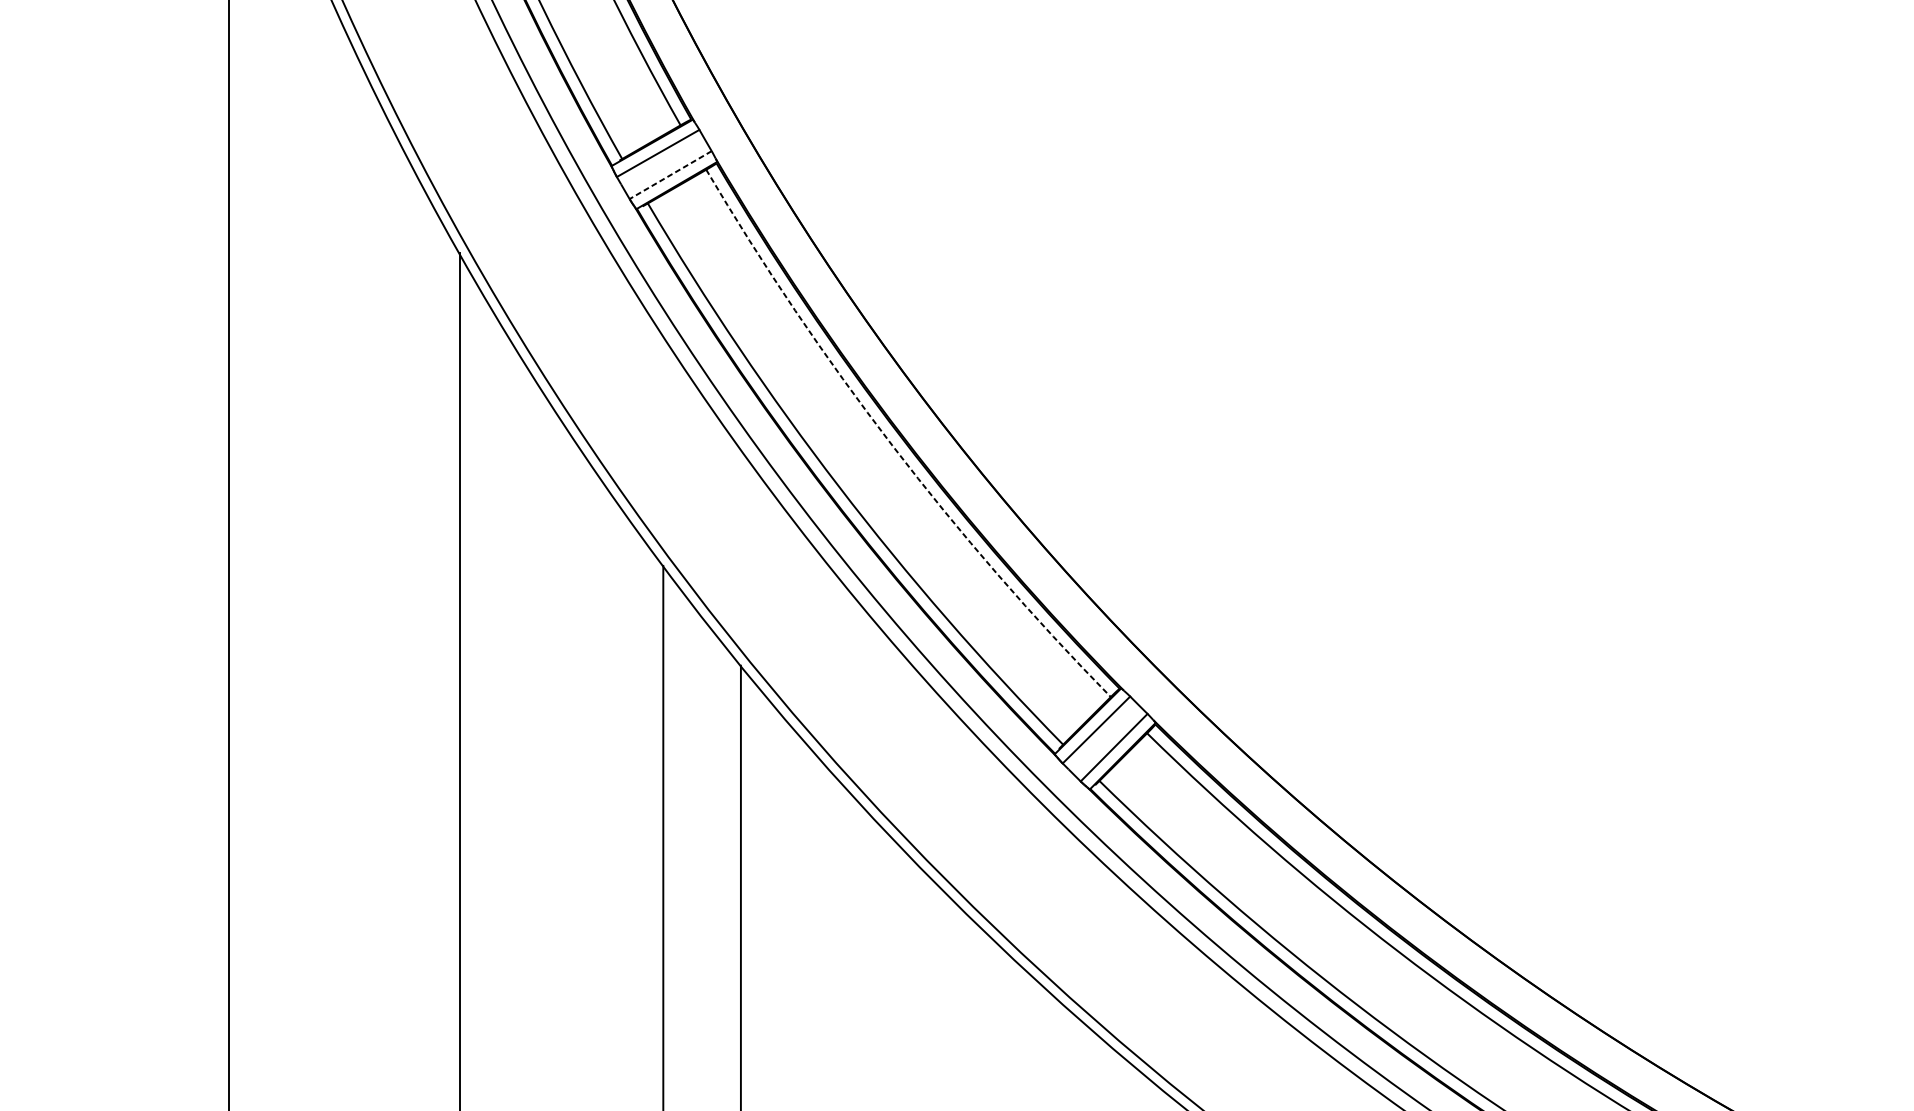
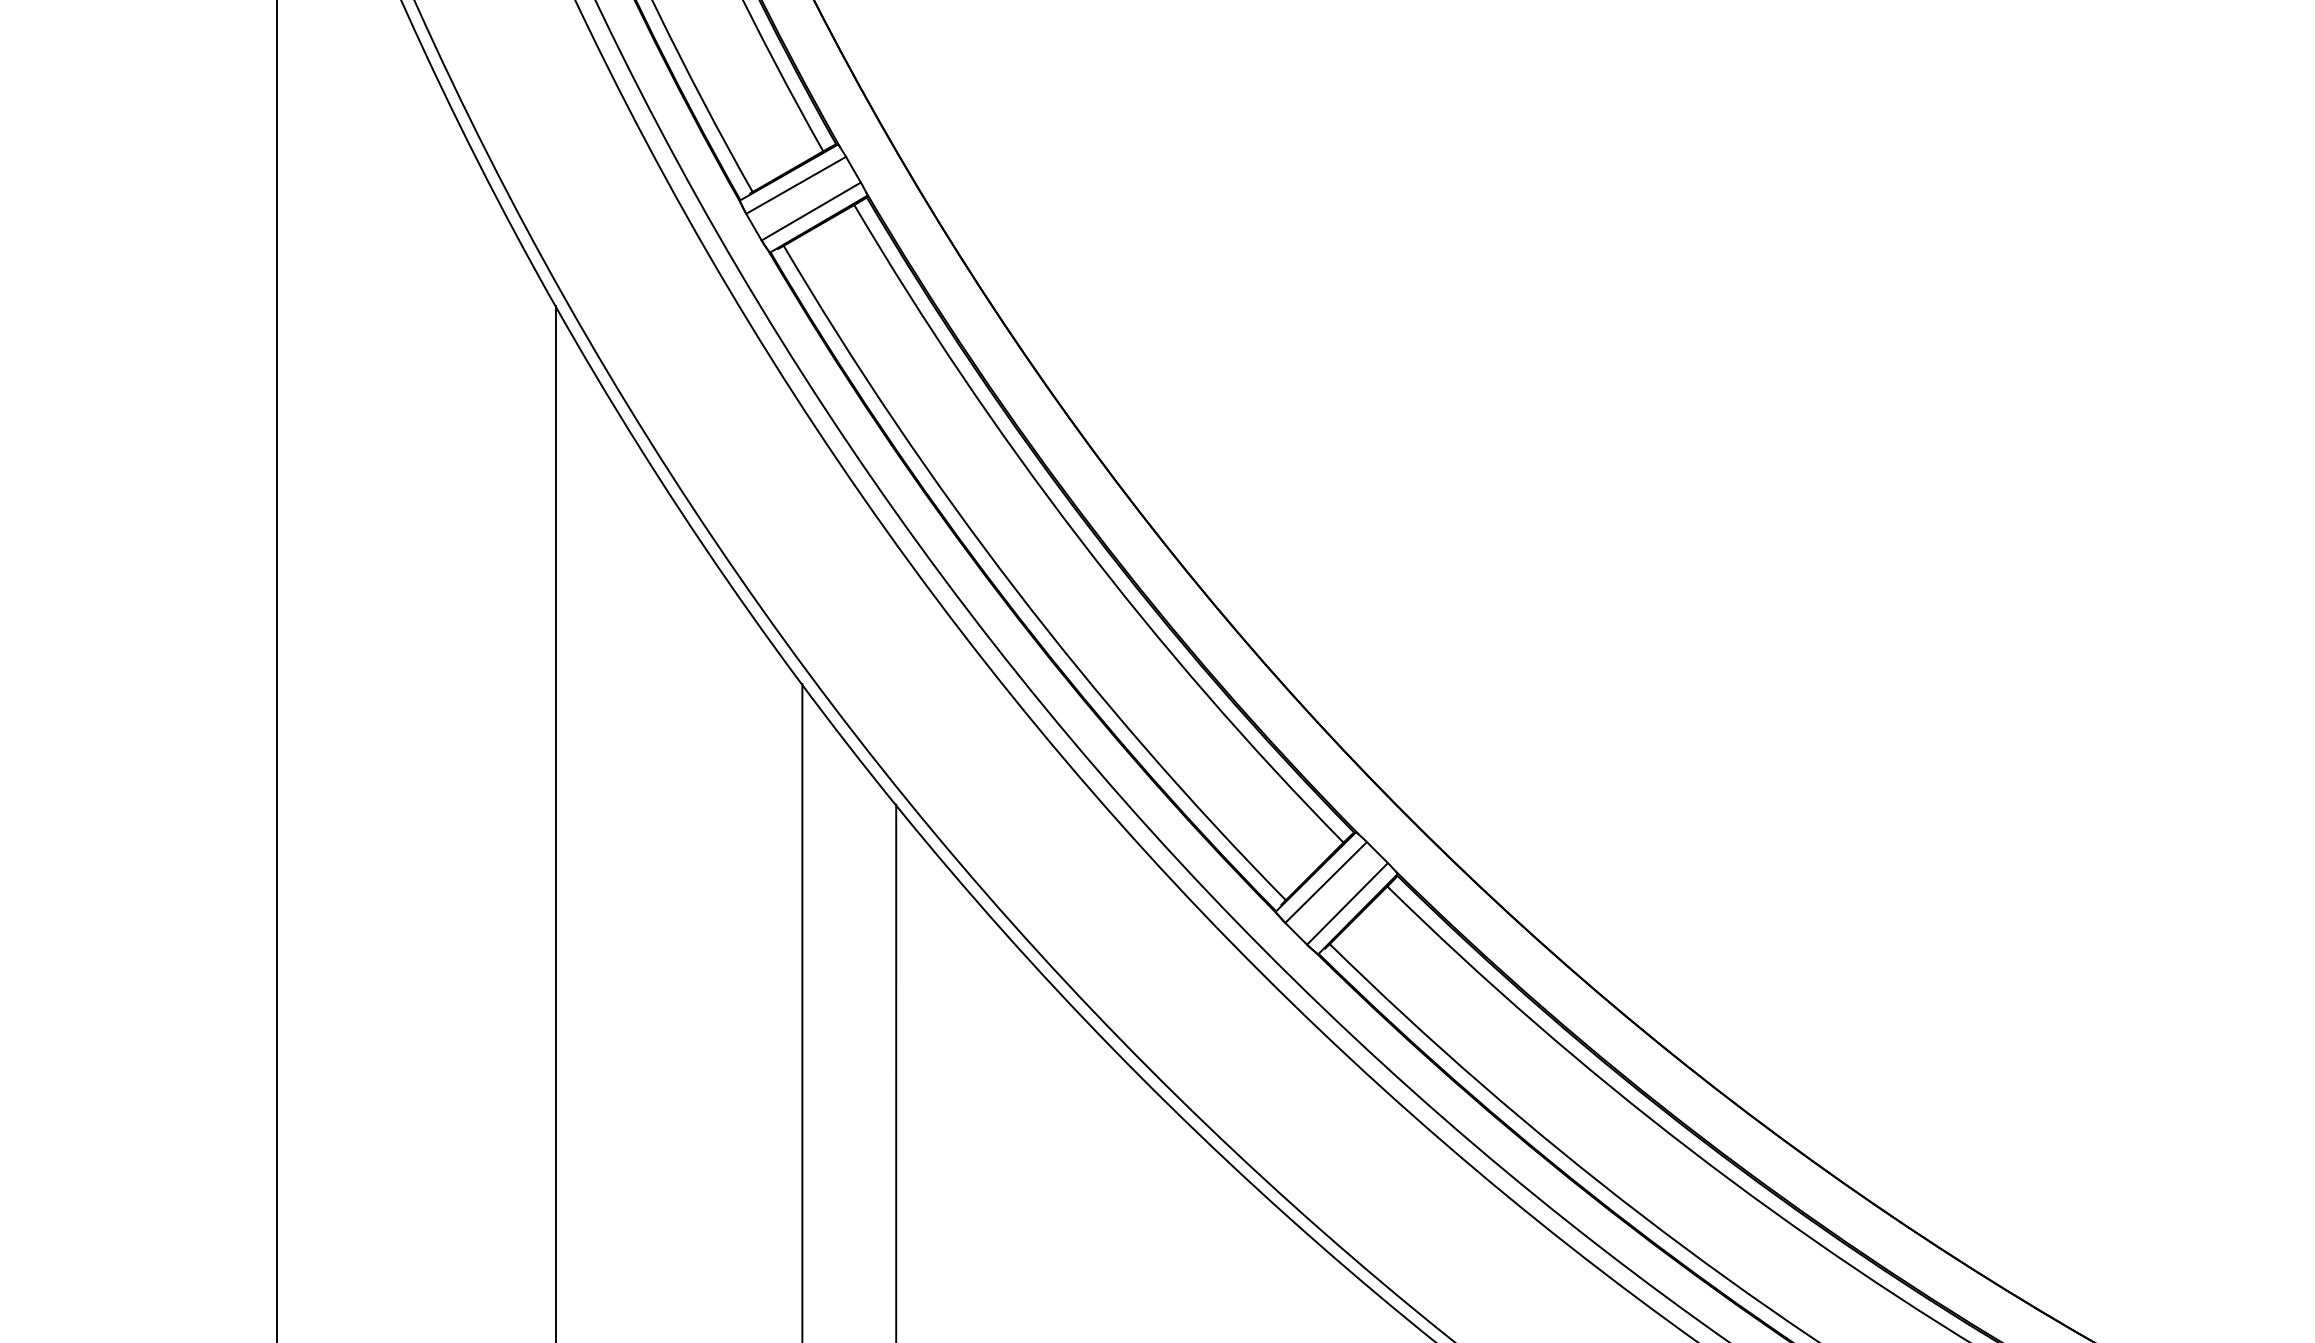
line: (670, 175) -> (810, 211), dashed -> solid
arc: (892, 445) -> (1079, 538), dashed -> solid

